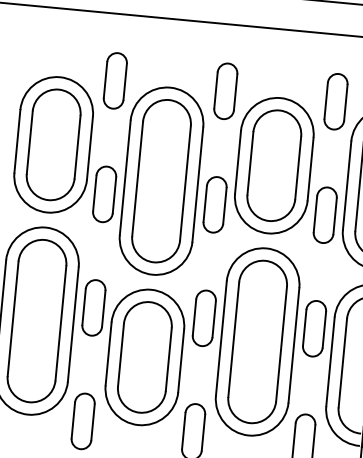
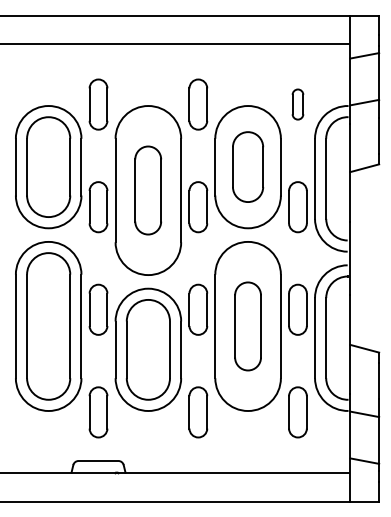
part: (335, 101) -> (297, 104), size x0.6
part: (273, 164) -> (247, 166), size x0.7
part: (160, 181) -> (147, 190), size x0.6
part: (256, 341) -> (247, 326), size x0.6

